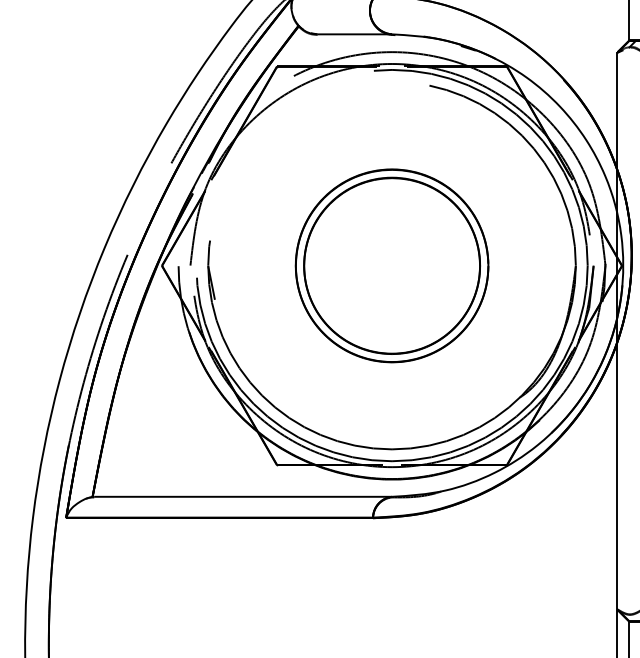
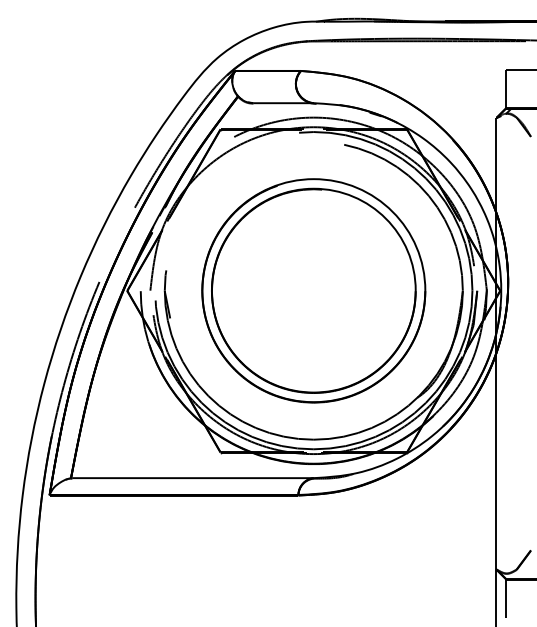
part: (391, 265) -> (313, 290), size x1.43

